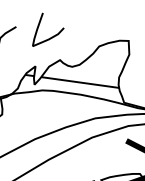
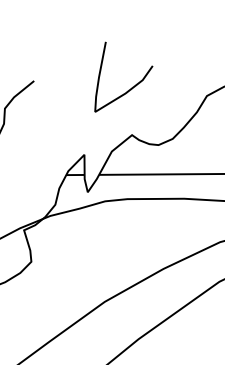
curve: (51, 36) -> (129, 86), moved

